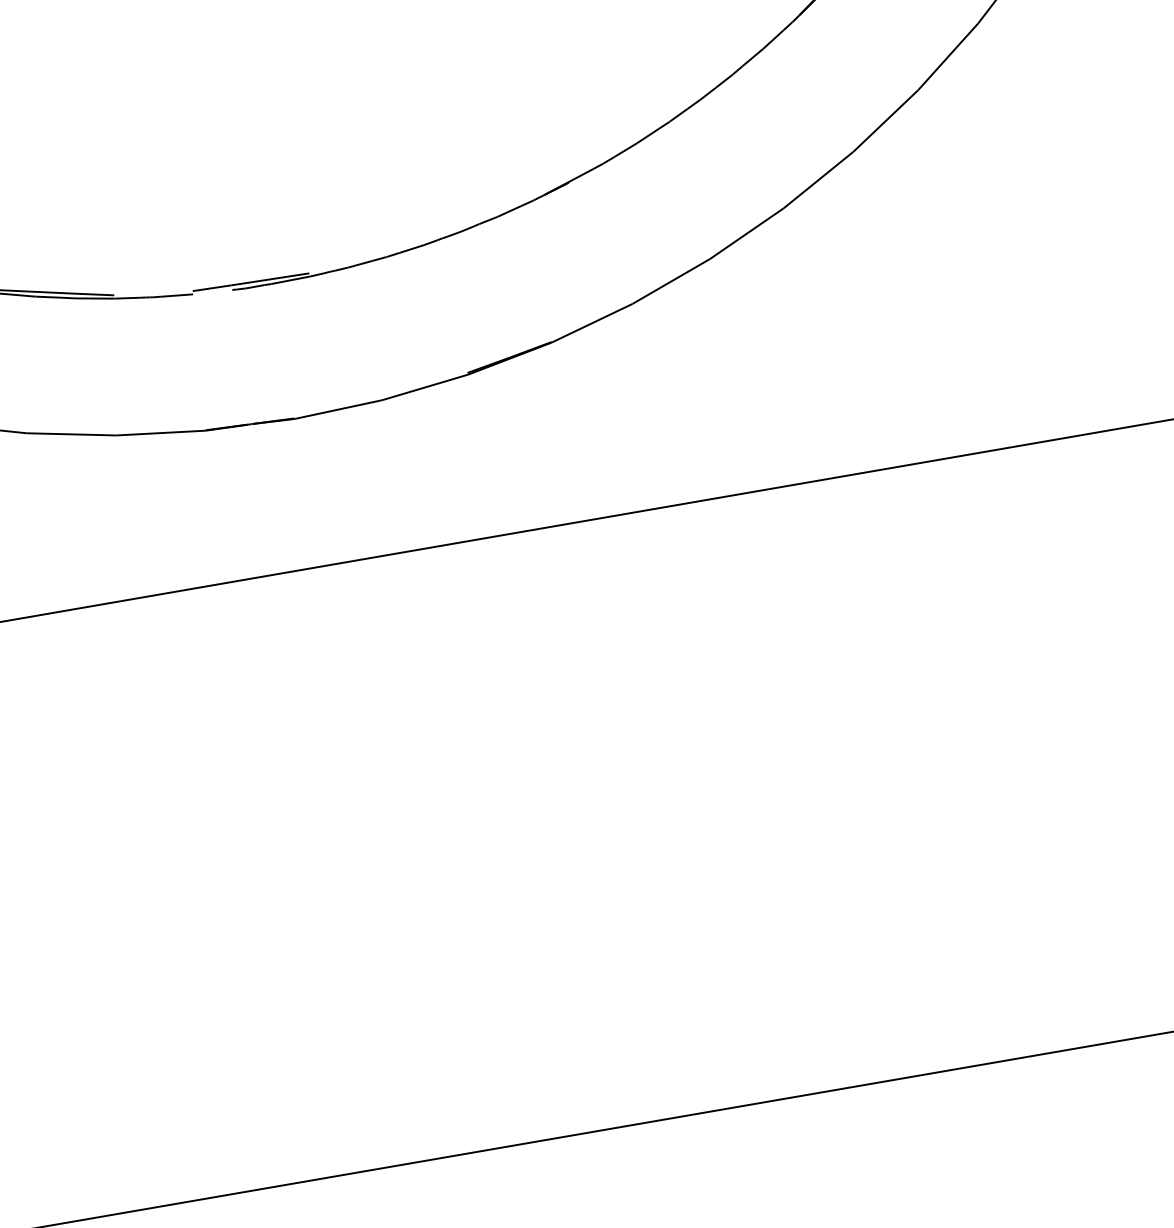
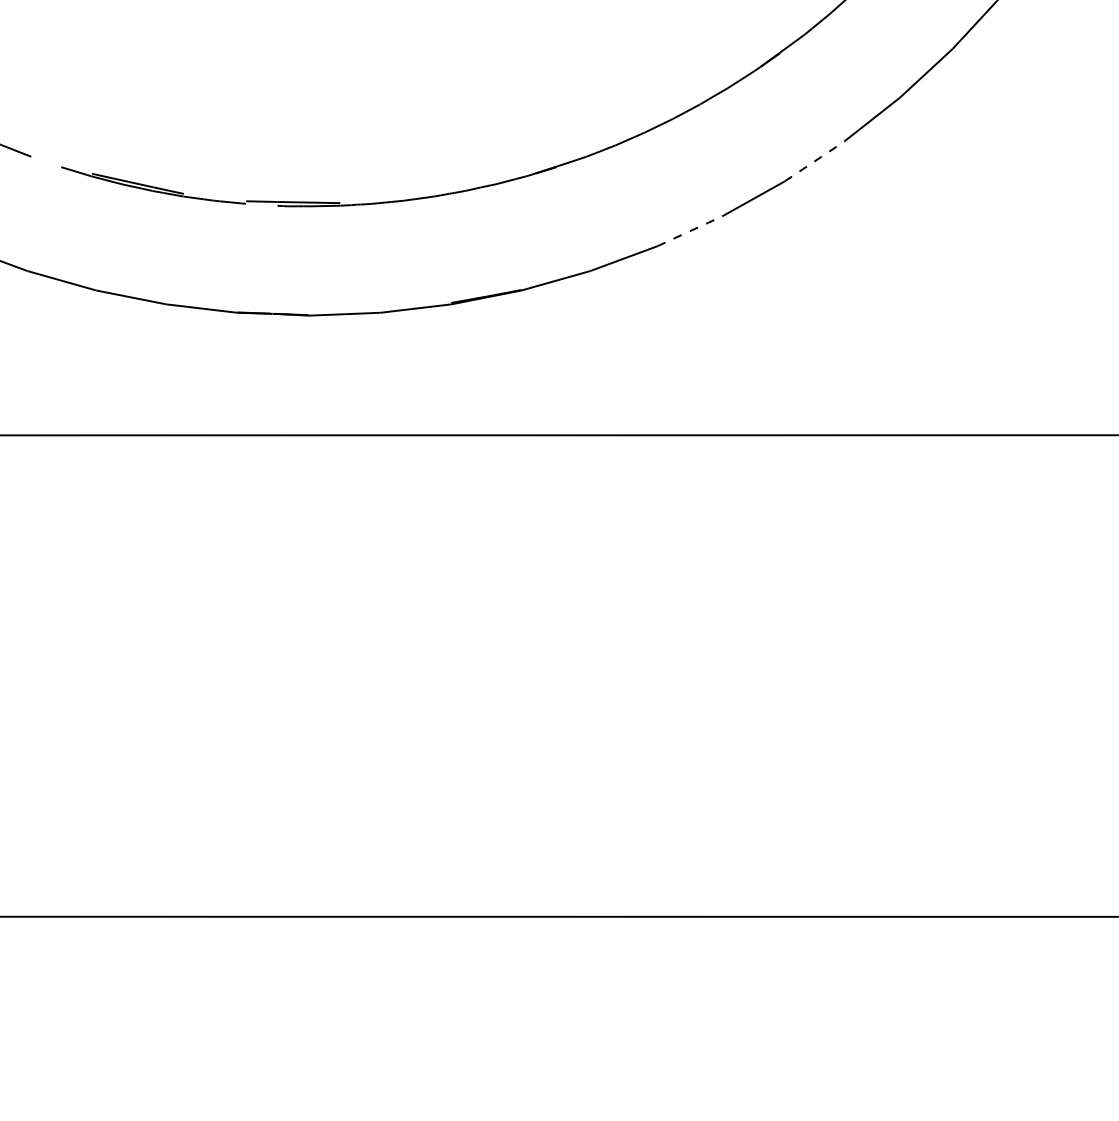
line: (886, 120) -> (814, 161), solid -> dashed
line: (746, 233) -> (689, 231), solid -> dashed

